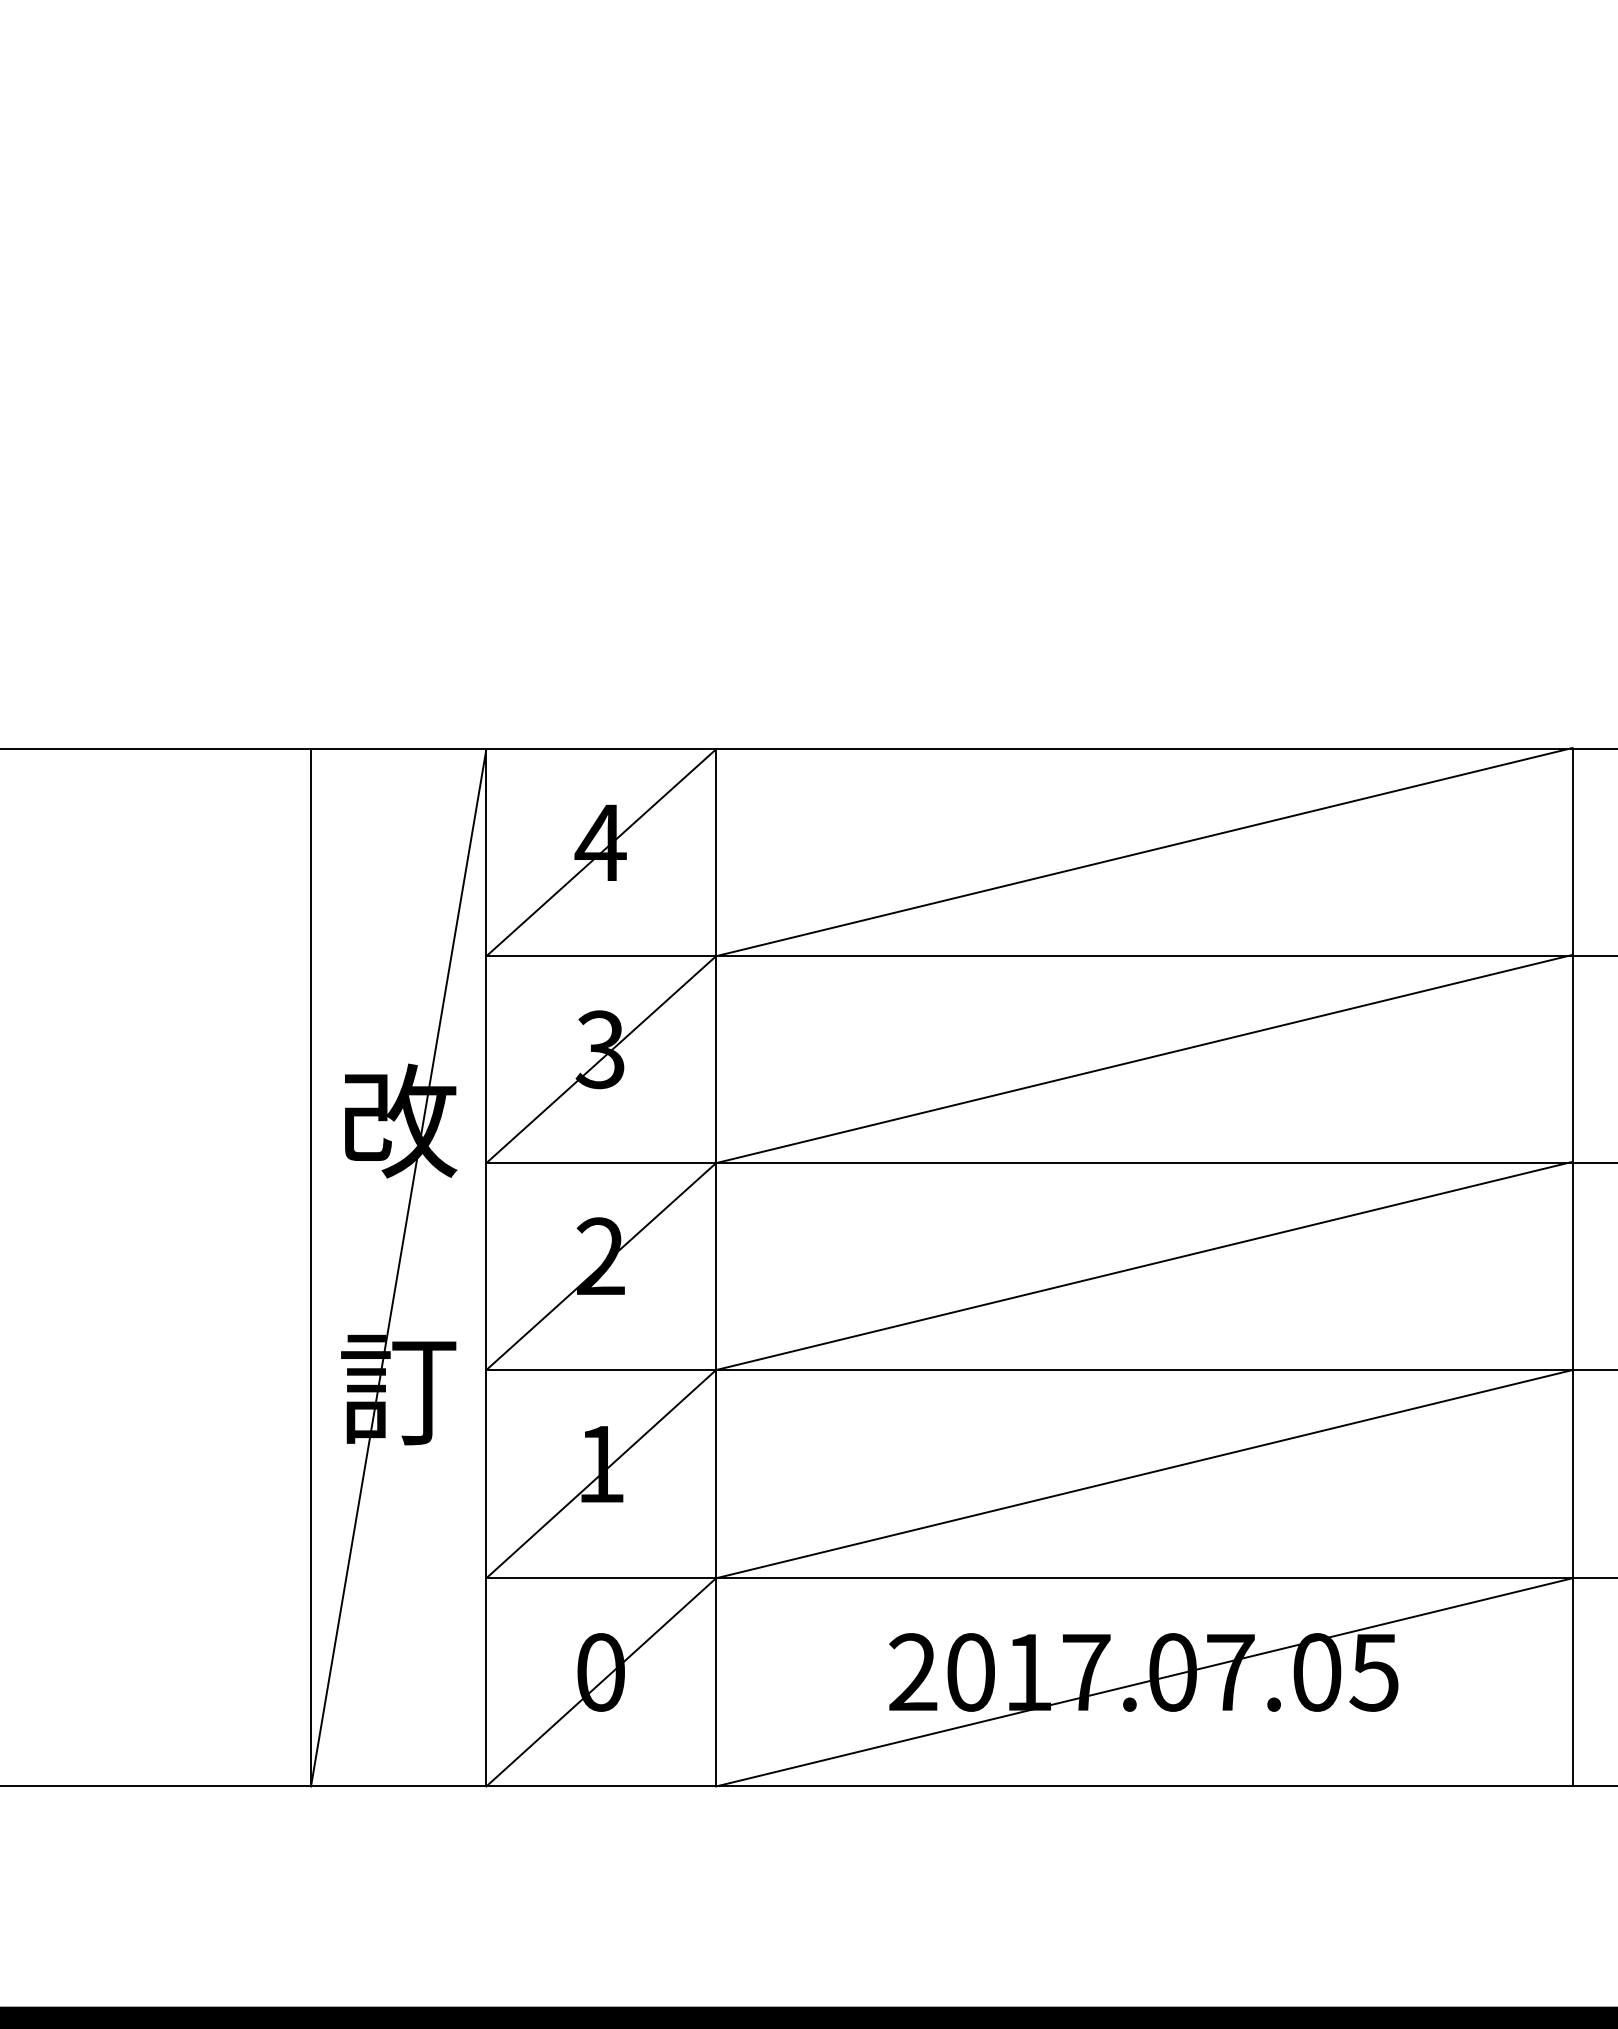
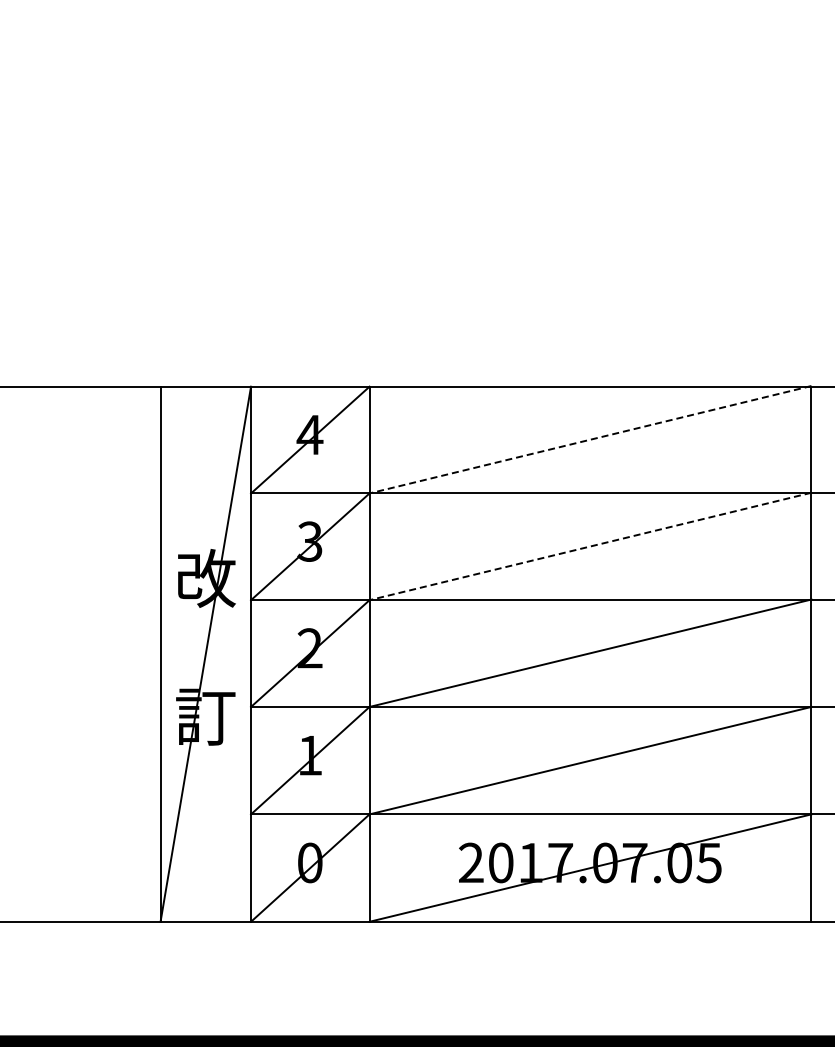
line: (1144, 851) -> (590, 439), solid -> dashed
line: (1144, 1059) -> (590, 546), solid -> dashed

